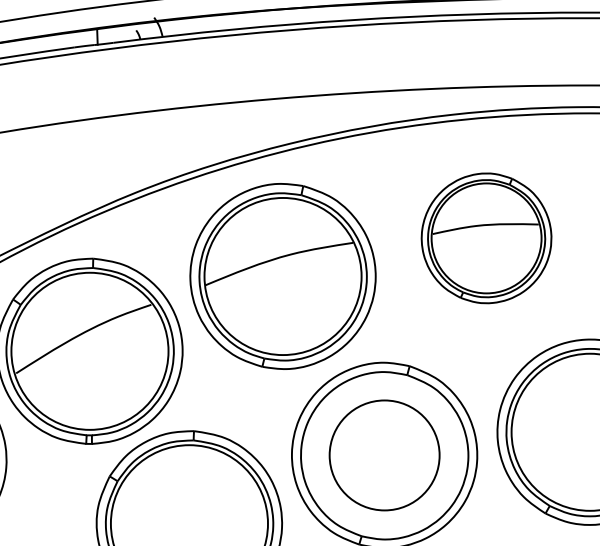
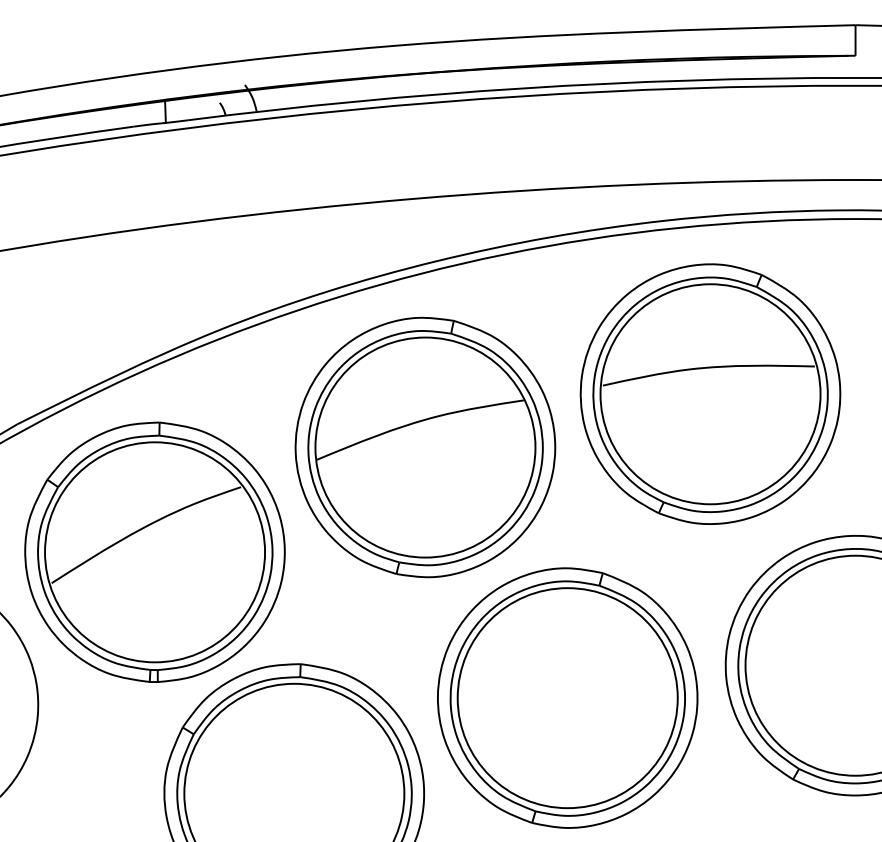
part: (486, 237) -> (710, 393), size x1.43
circle: (384, 455) -> (567, 698), size x1.43

